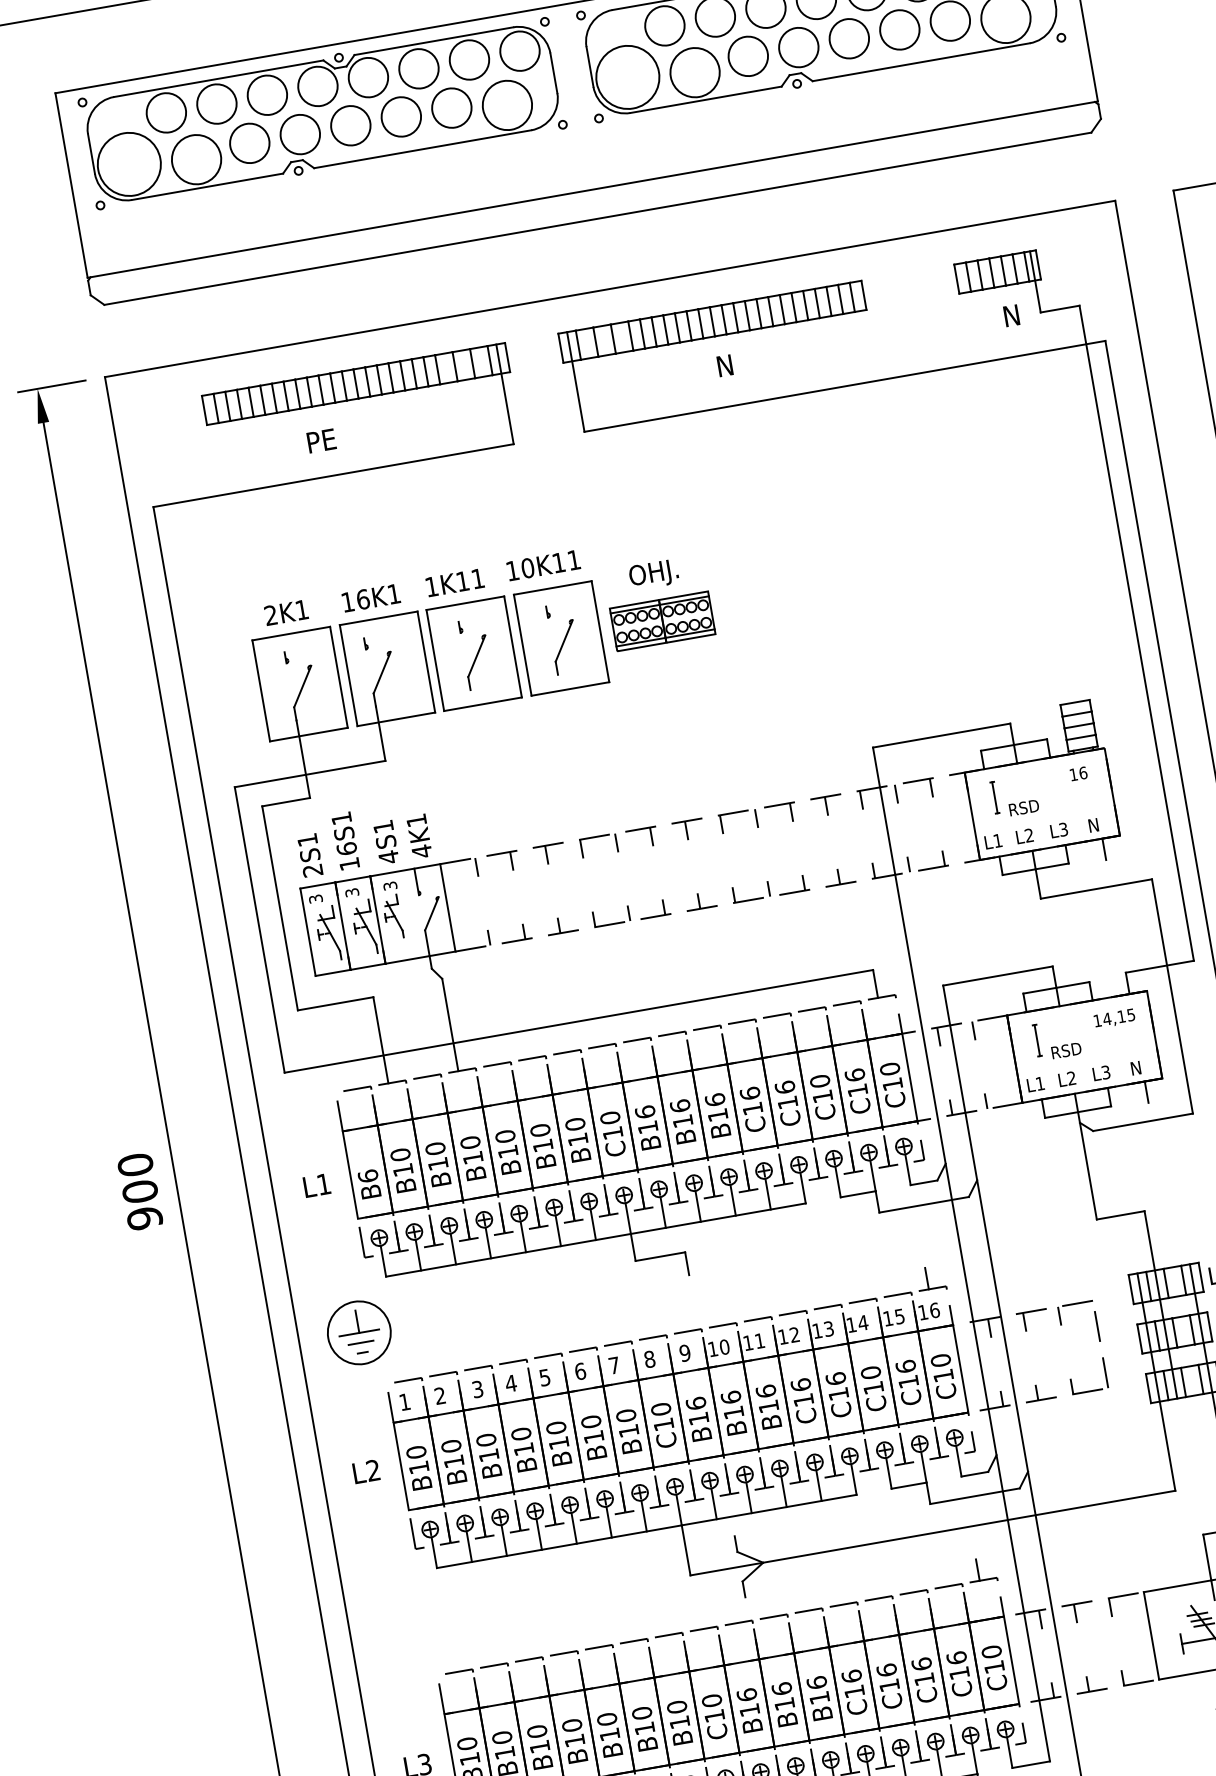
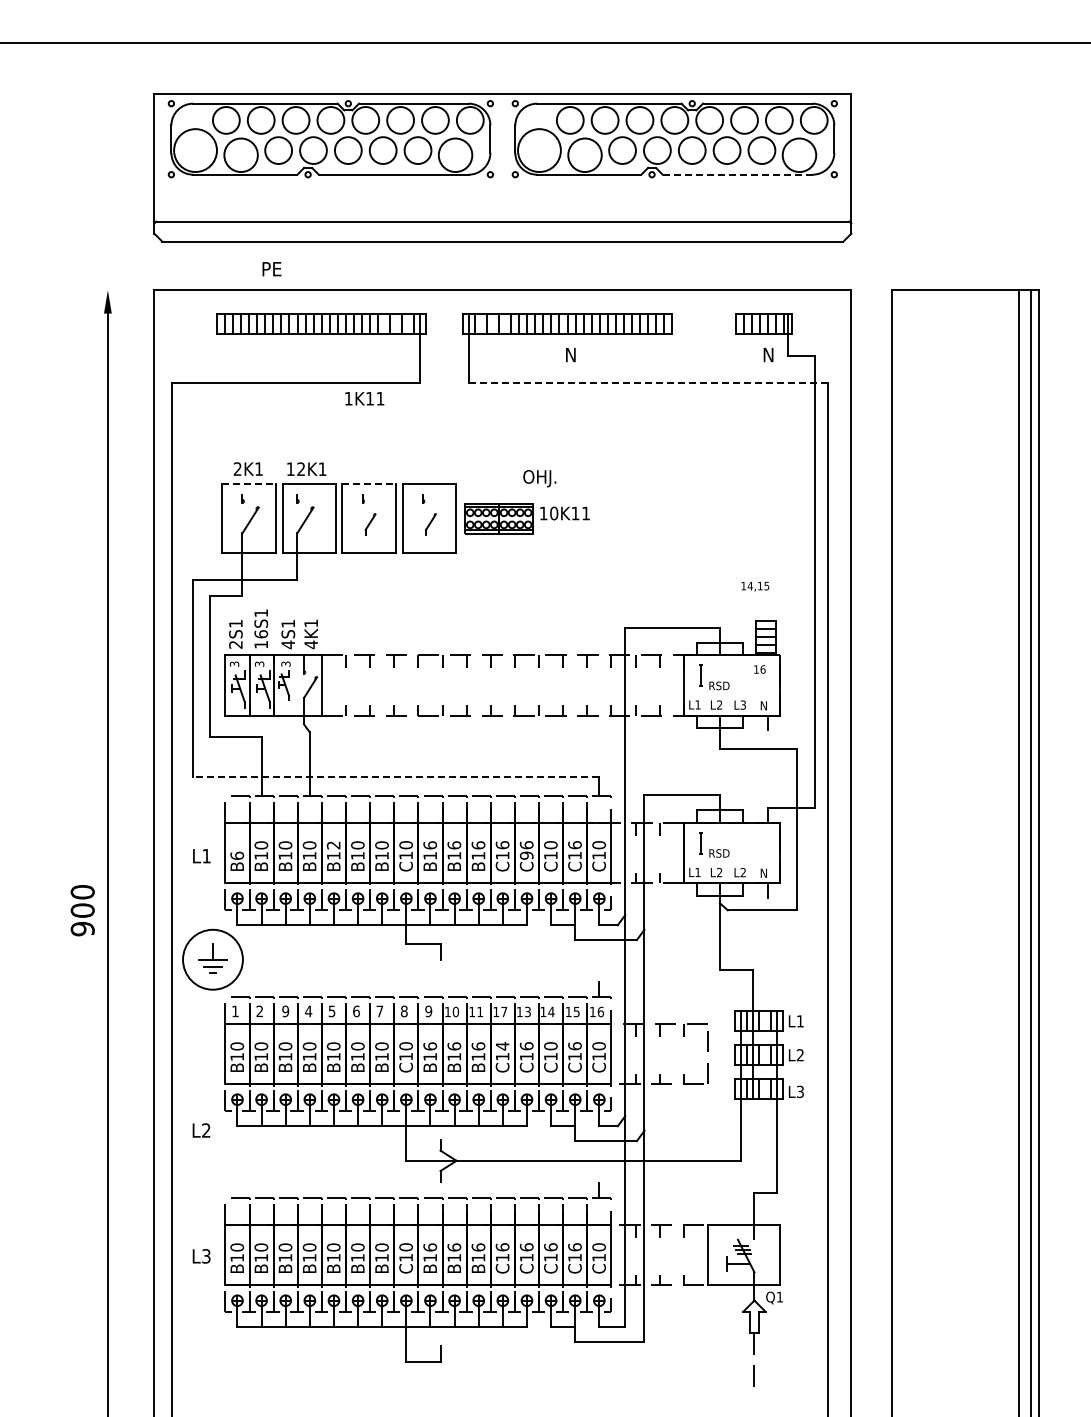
line: (920, 61) -> (737, 174), solid -> dashed
line: (844, 385) -> (648, 382), solid -> dashed
line: (51, 386) -> (117, 290), removed
text: (321, 441) -> (271, 269), moved
text: (542, 565) -> (564, 513), moved
text: (653, 574) -> (539, 478), moved
text: (454, 582) -> (364, 398), moved
text: (363, 599) -> (301, 469), 16K1 -> 12K1
line: (465, 602) -> (369, 483), solid -> dashed
line: (291, 633) -> (249, 483), solid -> dashed
part: (564, 646) -> (430, 524), size x0.6
part: (477, 662) -> (370, 524), size x0.6
text: (1114, 1018) -> (755, 586), moved
line: (578, 1020) -> (396, 776), solid -> dashed
text: (1104, 1072) -> (742, 872), L3 -> L2
text: (787, 1102) -> (526, 855), C16 -> C96
text: (505, 1136) -> (333, 845), B10 -> B12
text: (139, 1191) -> (82, 910), moved
circle: (358, 1332) -> (212, 959), size x1.4
text: (794, 1334) -> (504, 1011), 12 -> 17
text: (800, 1385) -> (502, 1046), C16 -> C14
text: (477, 1389) -> (285, 1011), 3 -> 9
text: (366, 1471) -> (201, 1130), moved

